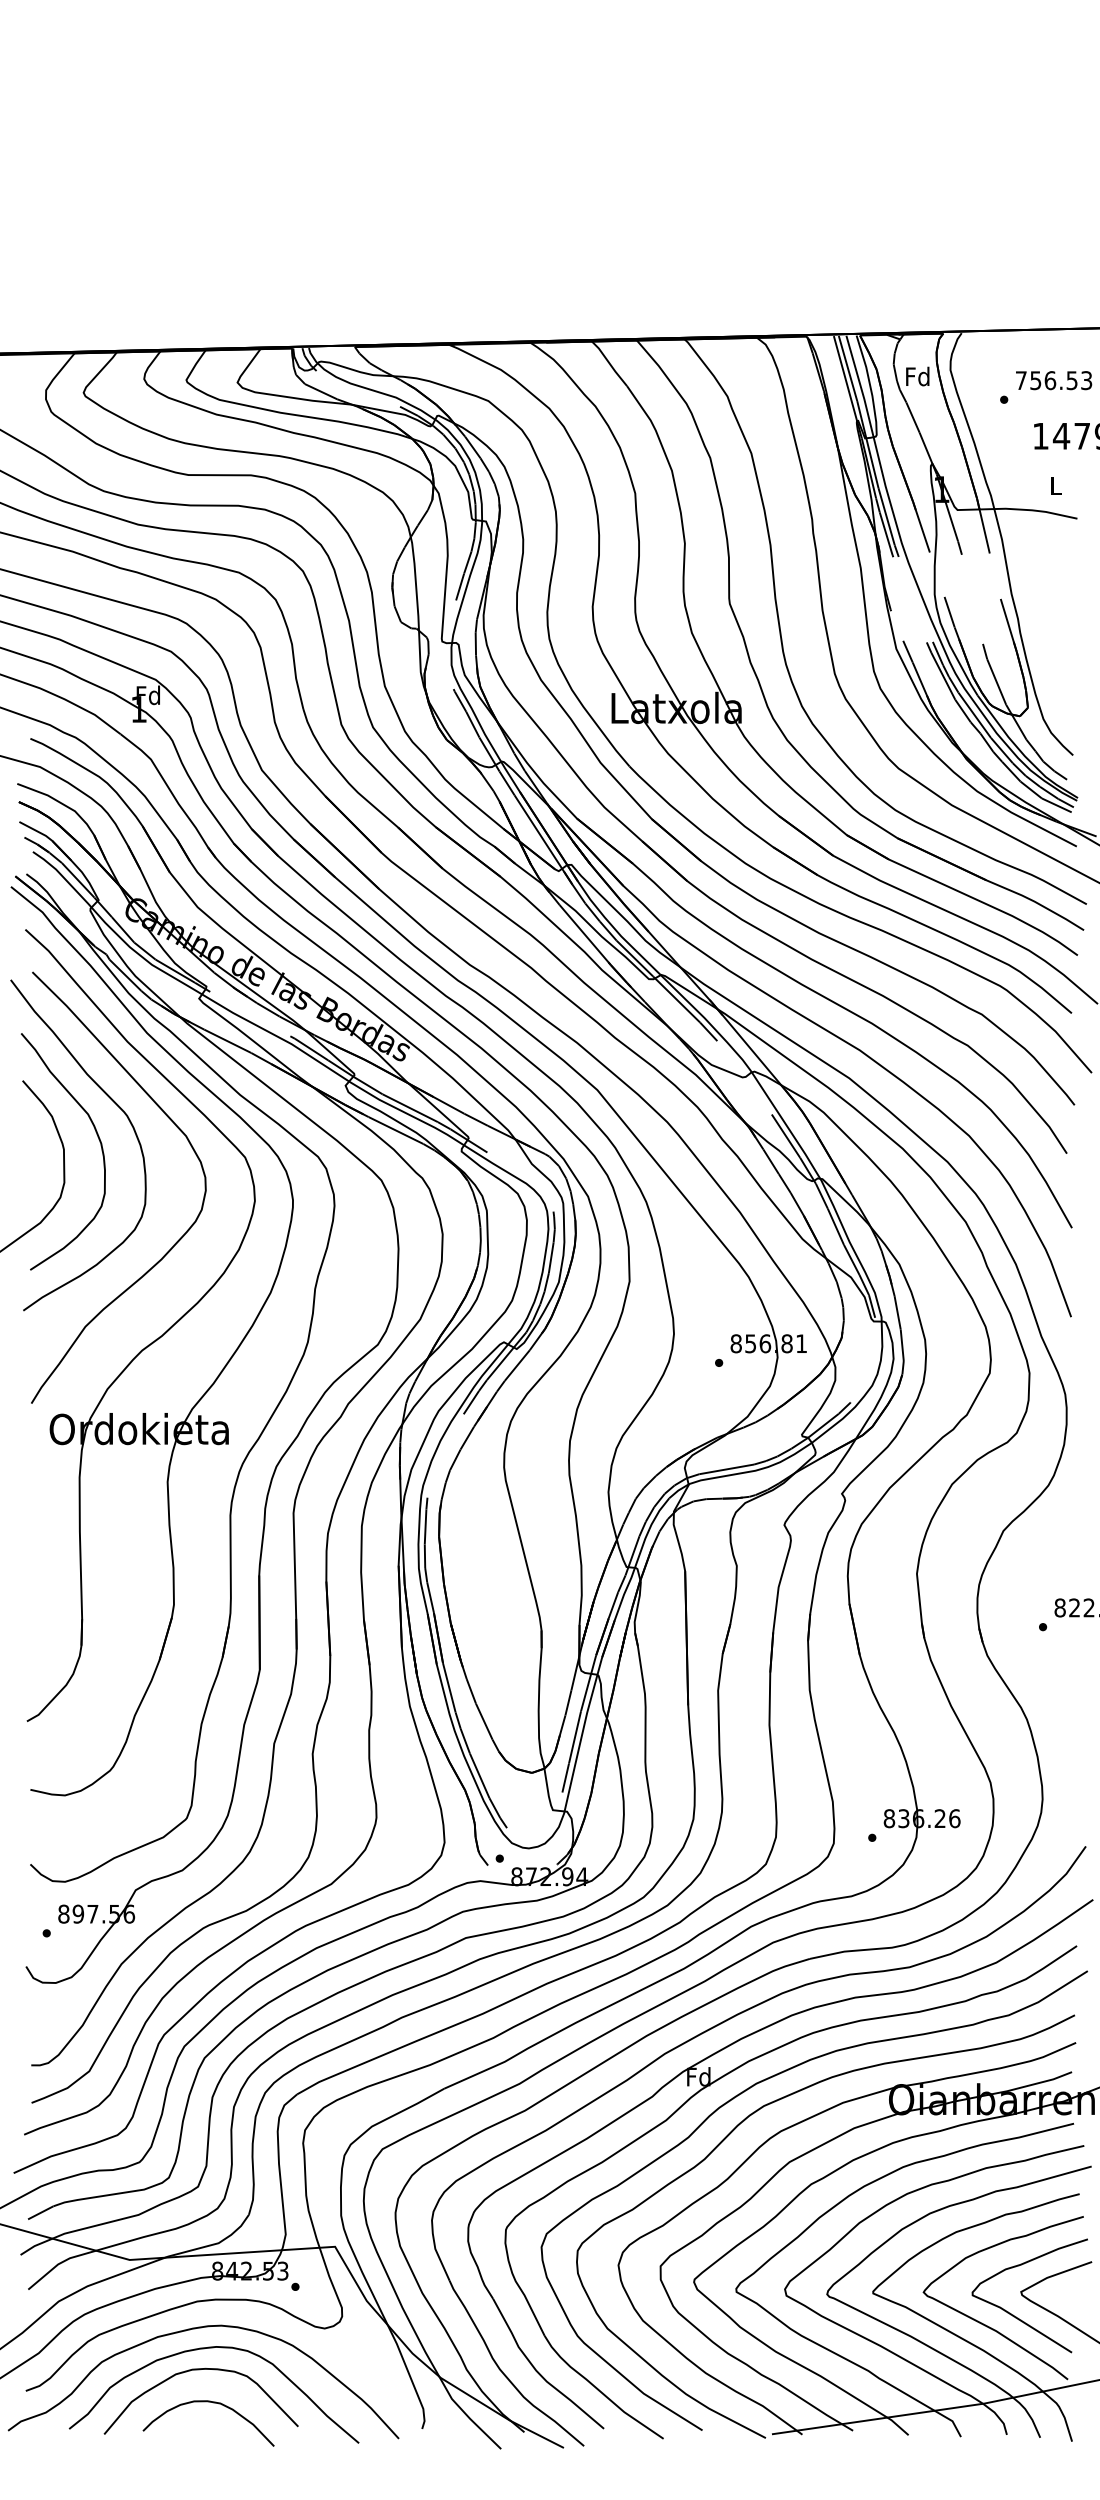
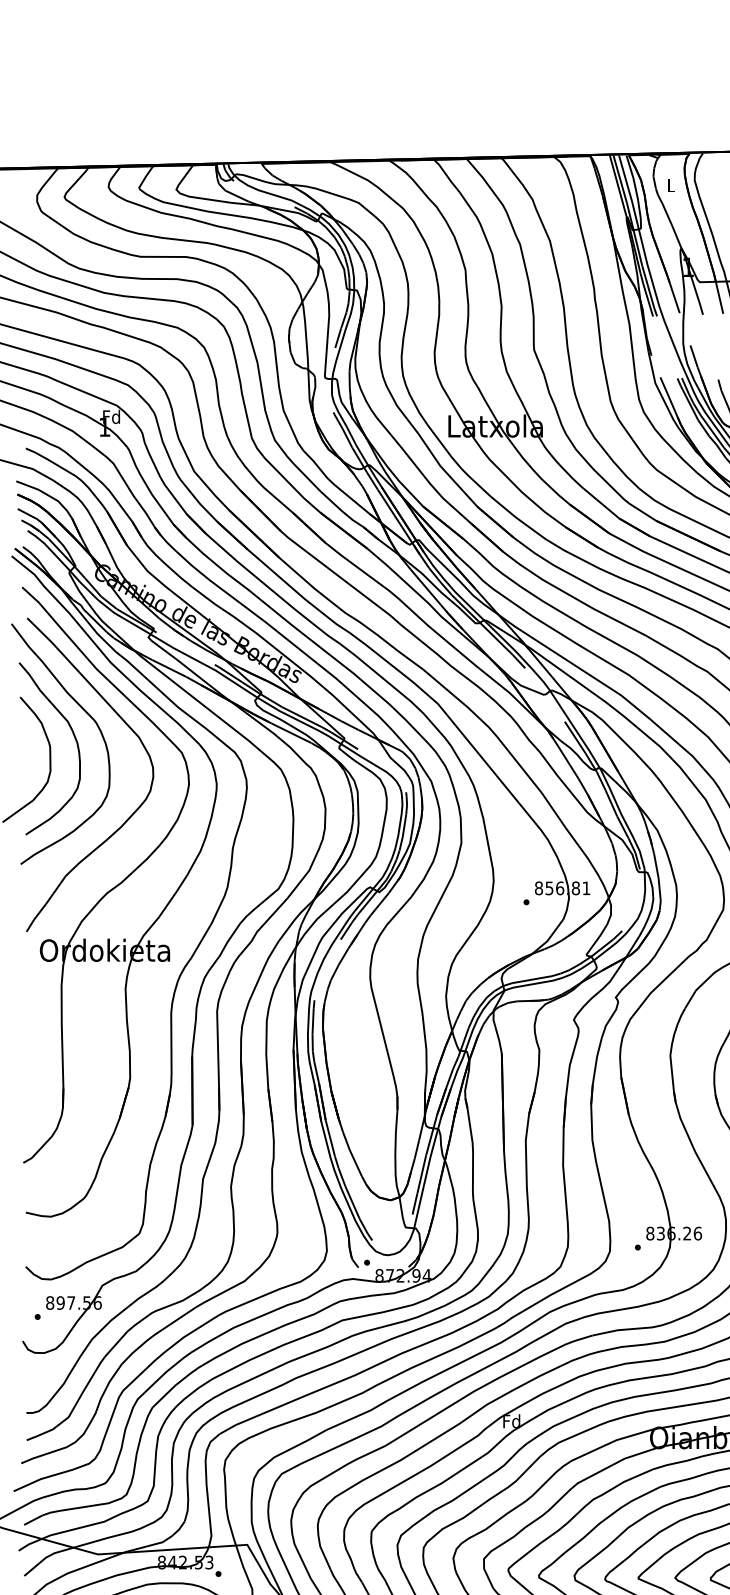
text: (917, 376) -> (670, 185), Fd -> L

